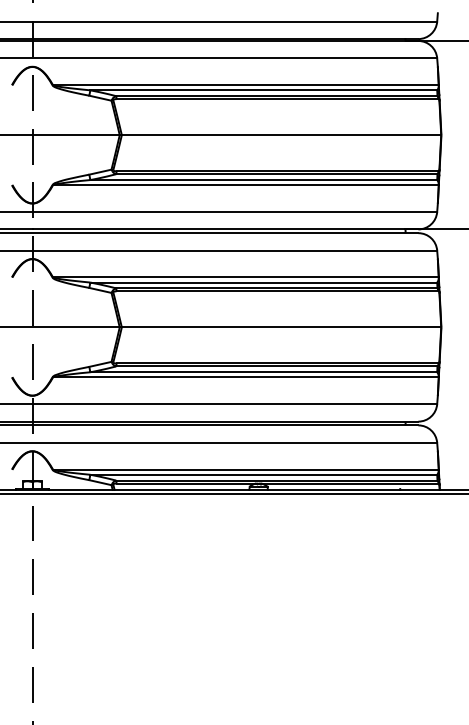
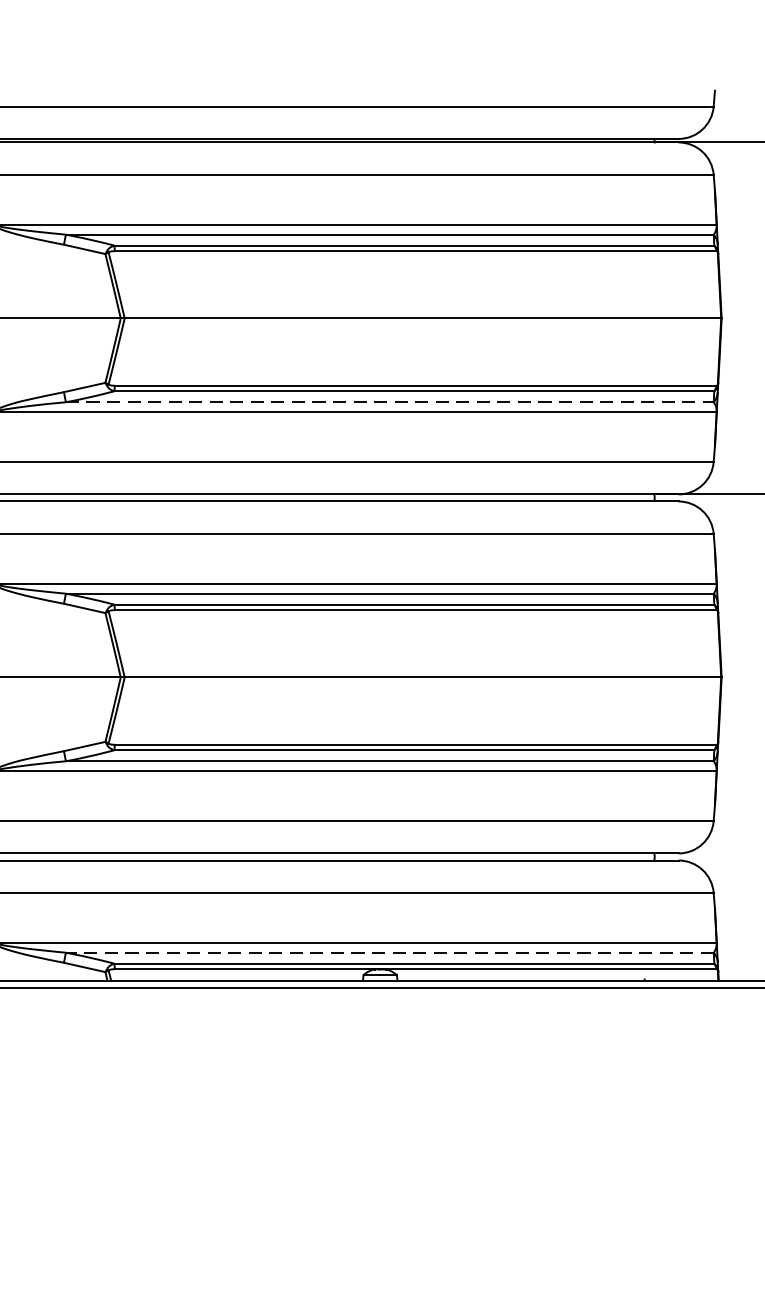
line: (264, 180) -> (391, 403), solid -> dashed
line: (263, 474) -> (389, 952), solid -> dashed

